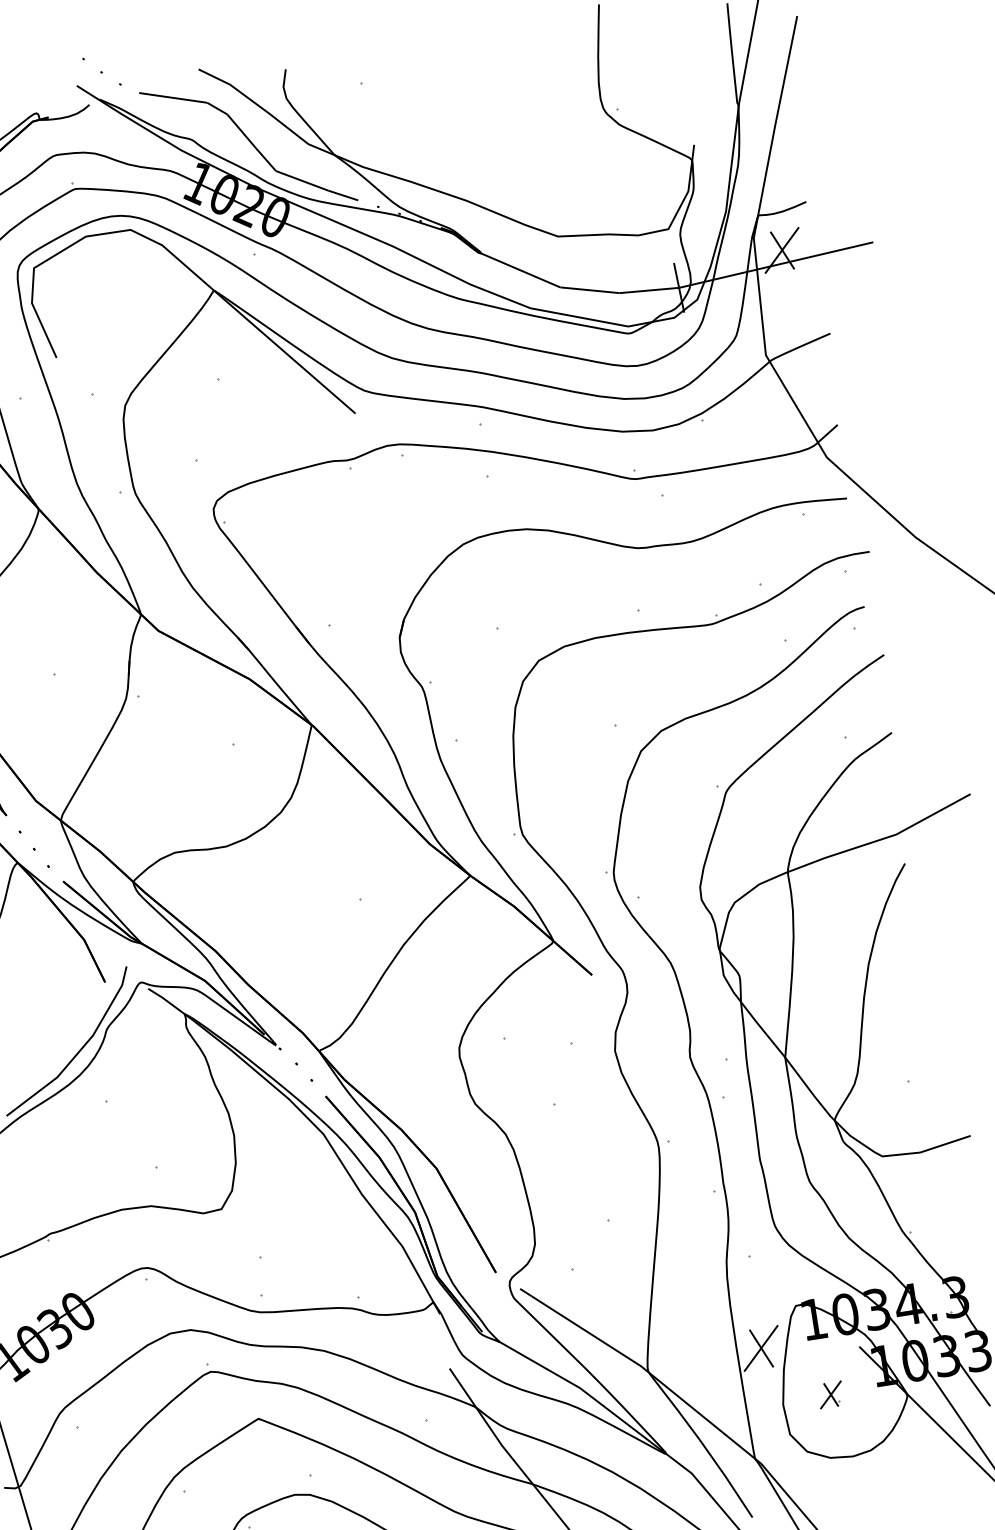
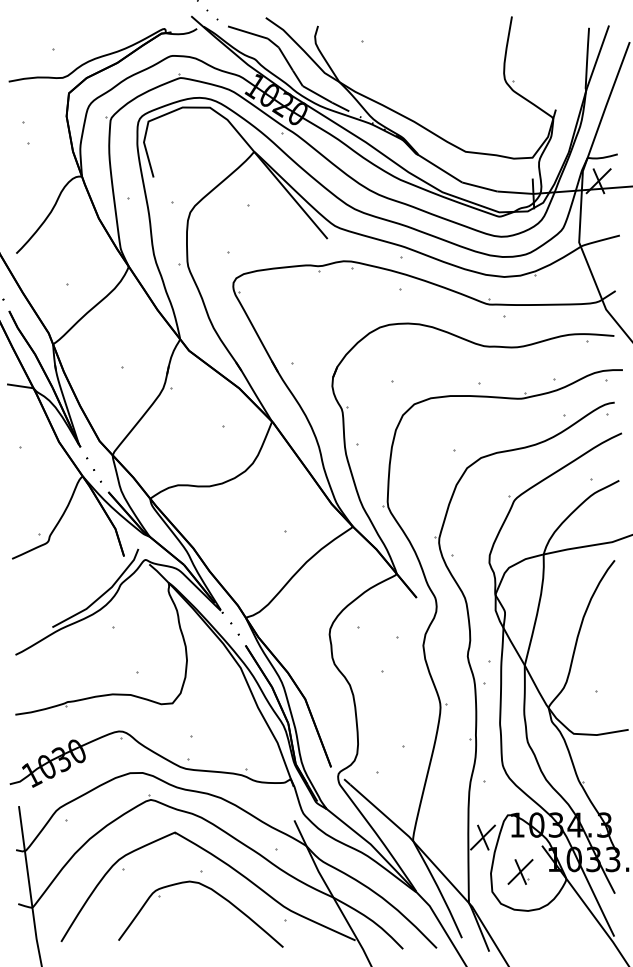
part: (830, 1394) -> (520, 871), size x1.67

